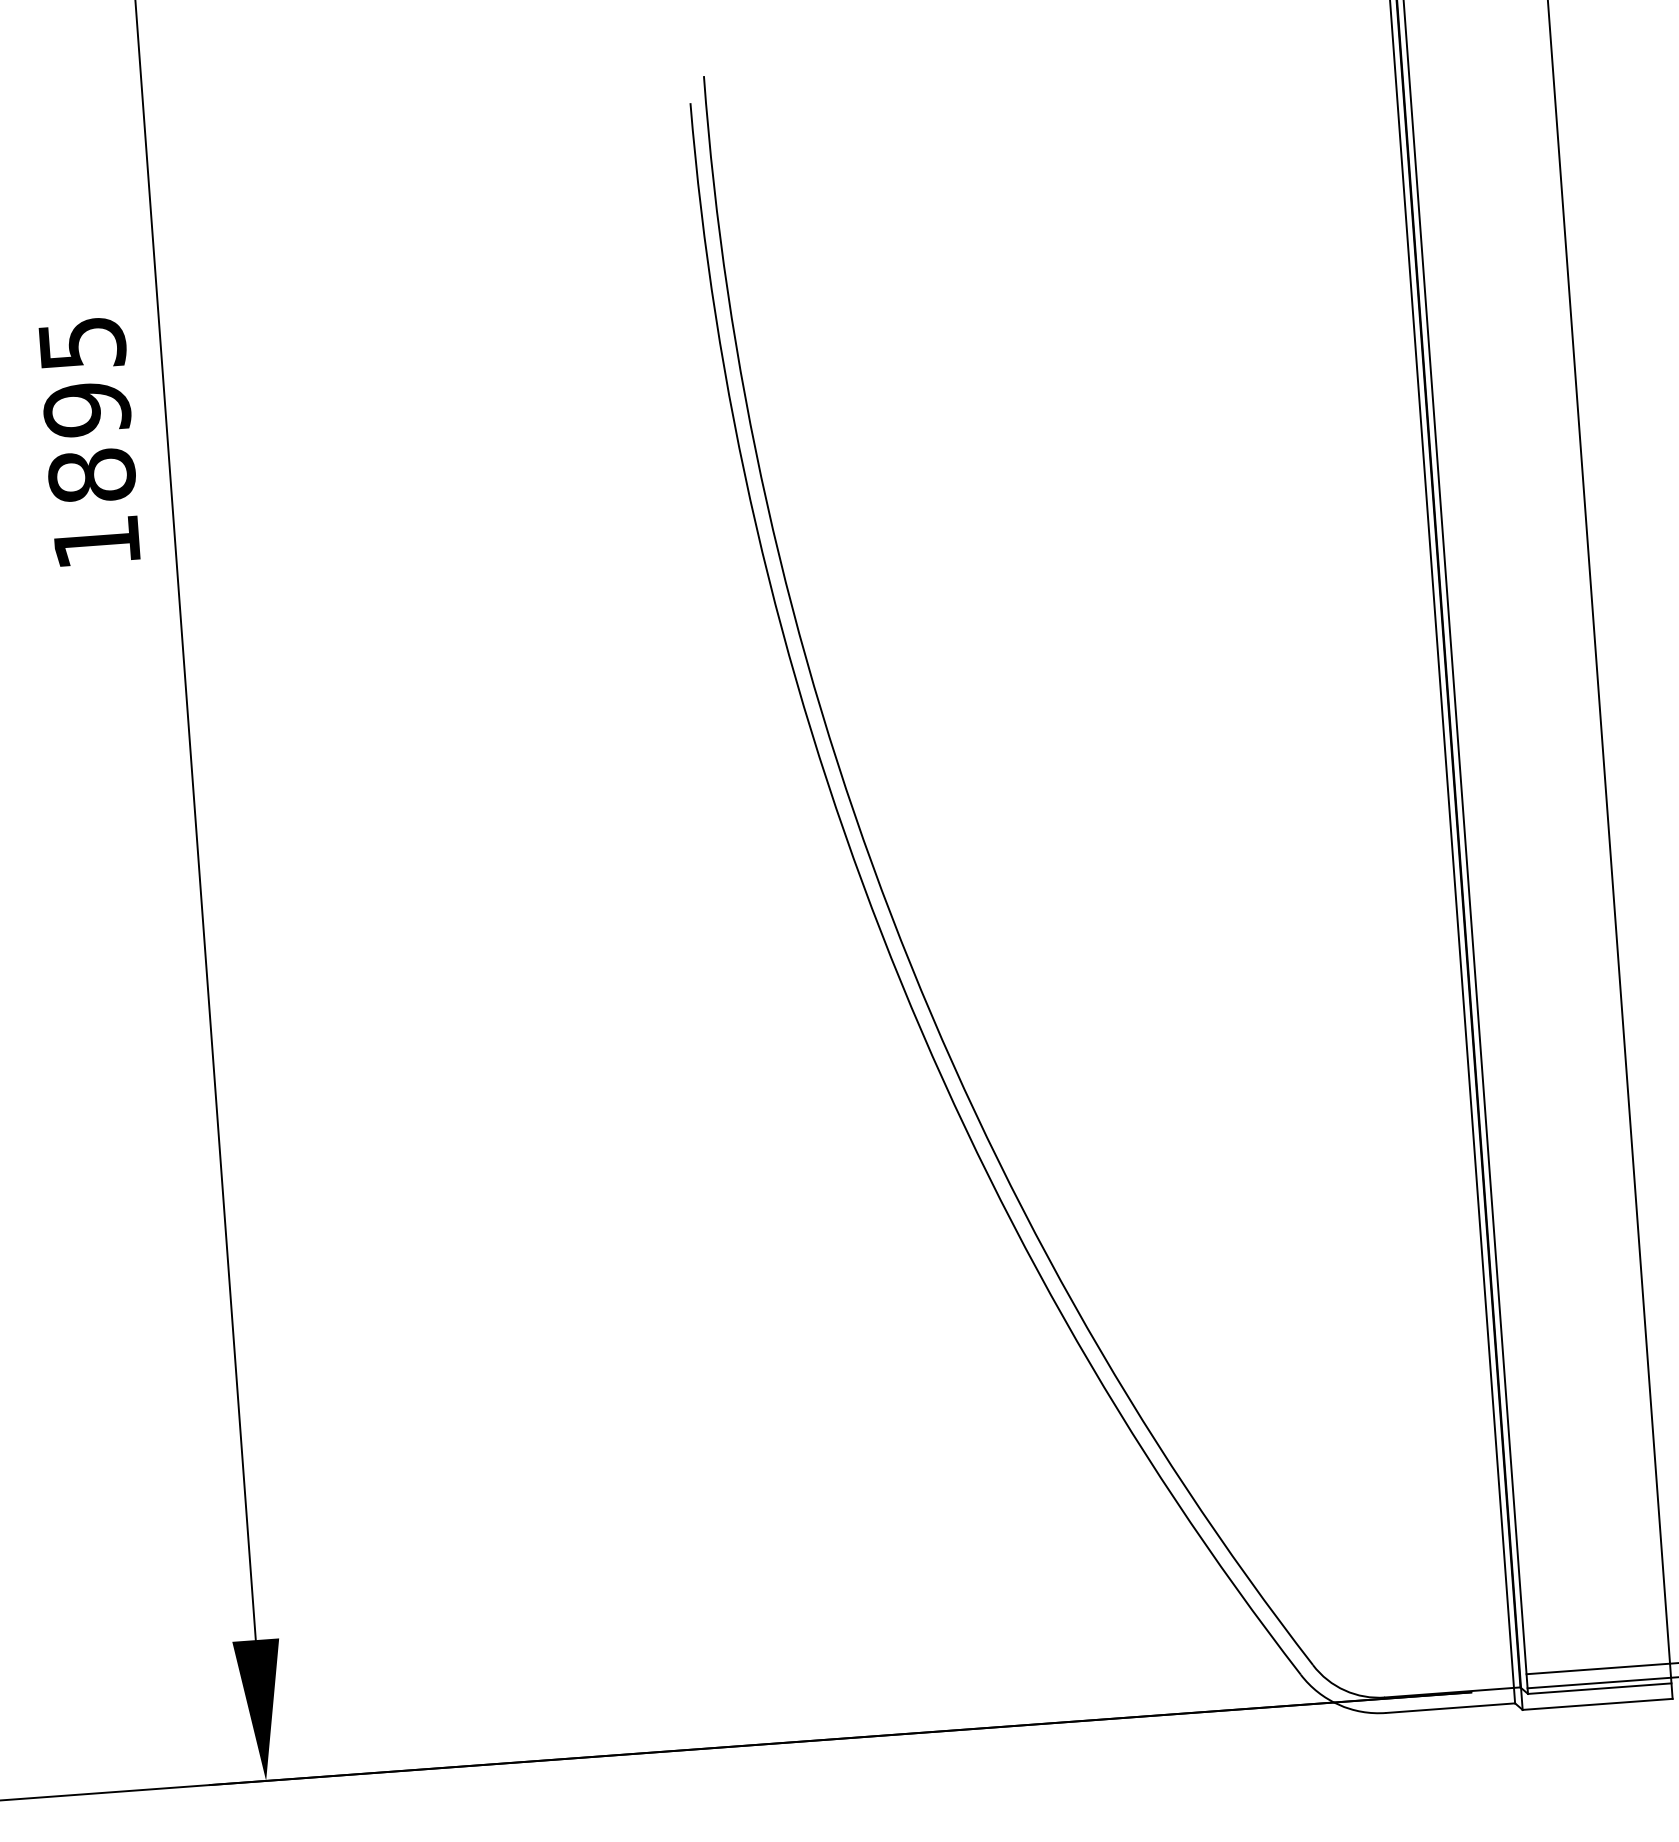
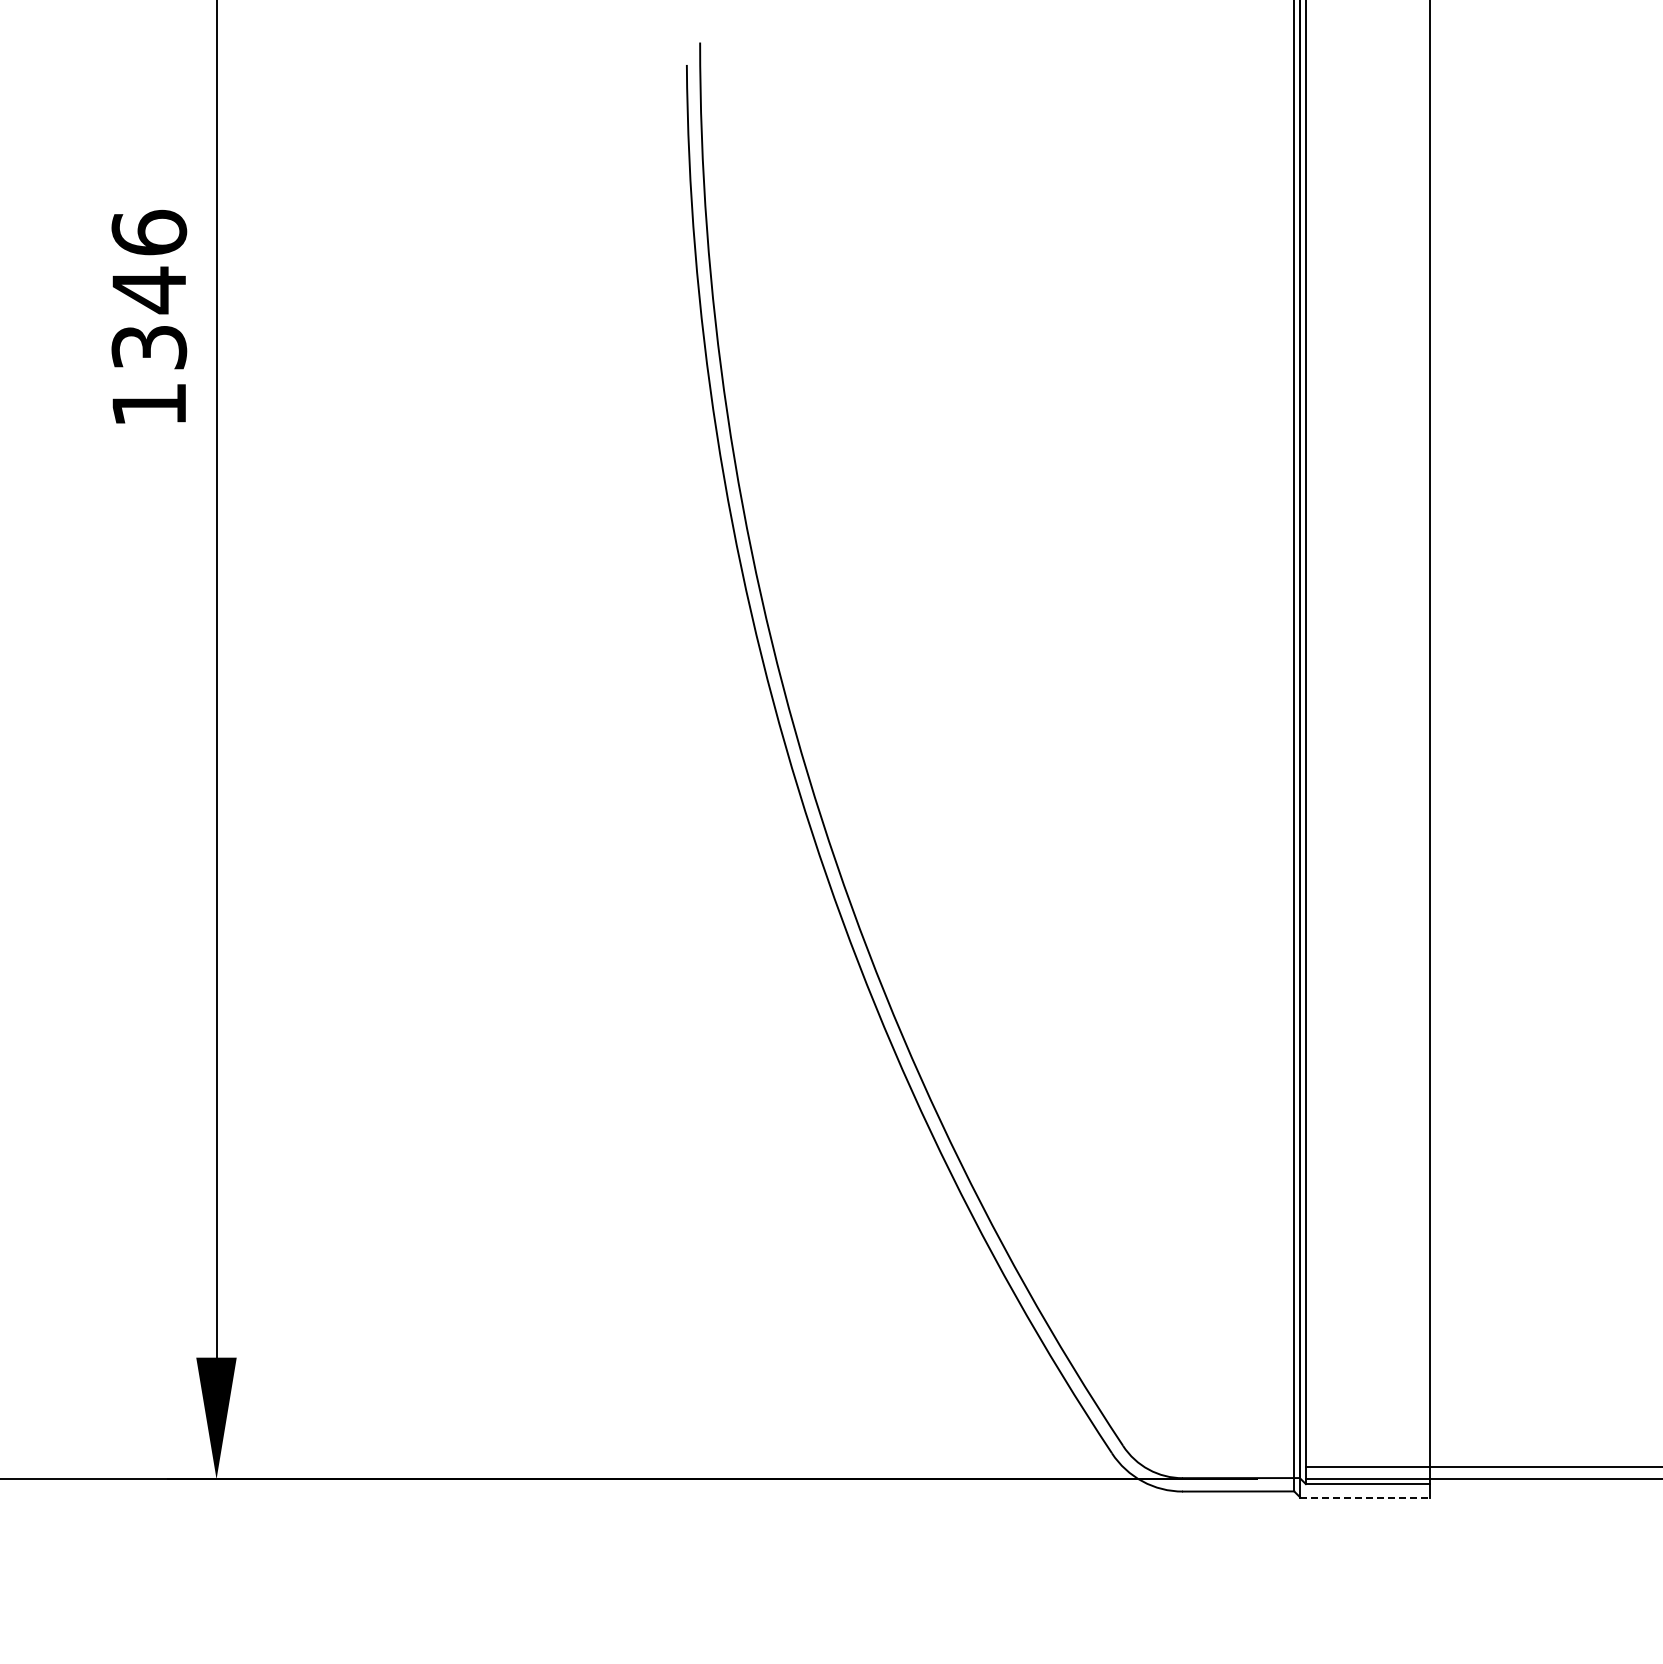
text: (87, 408) -> (149, 289), 1895 -> 1346
line: (1598, 1704) -> (1365, 1497), solid -> dashed

